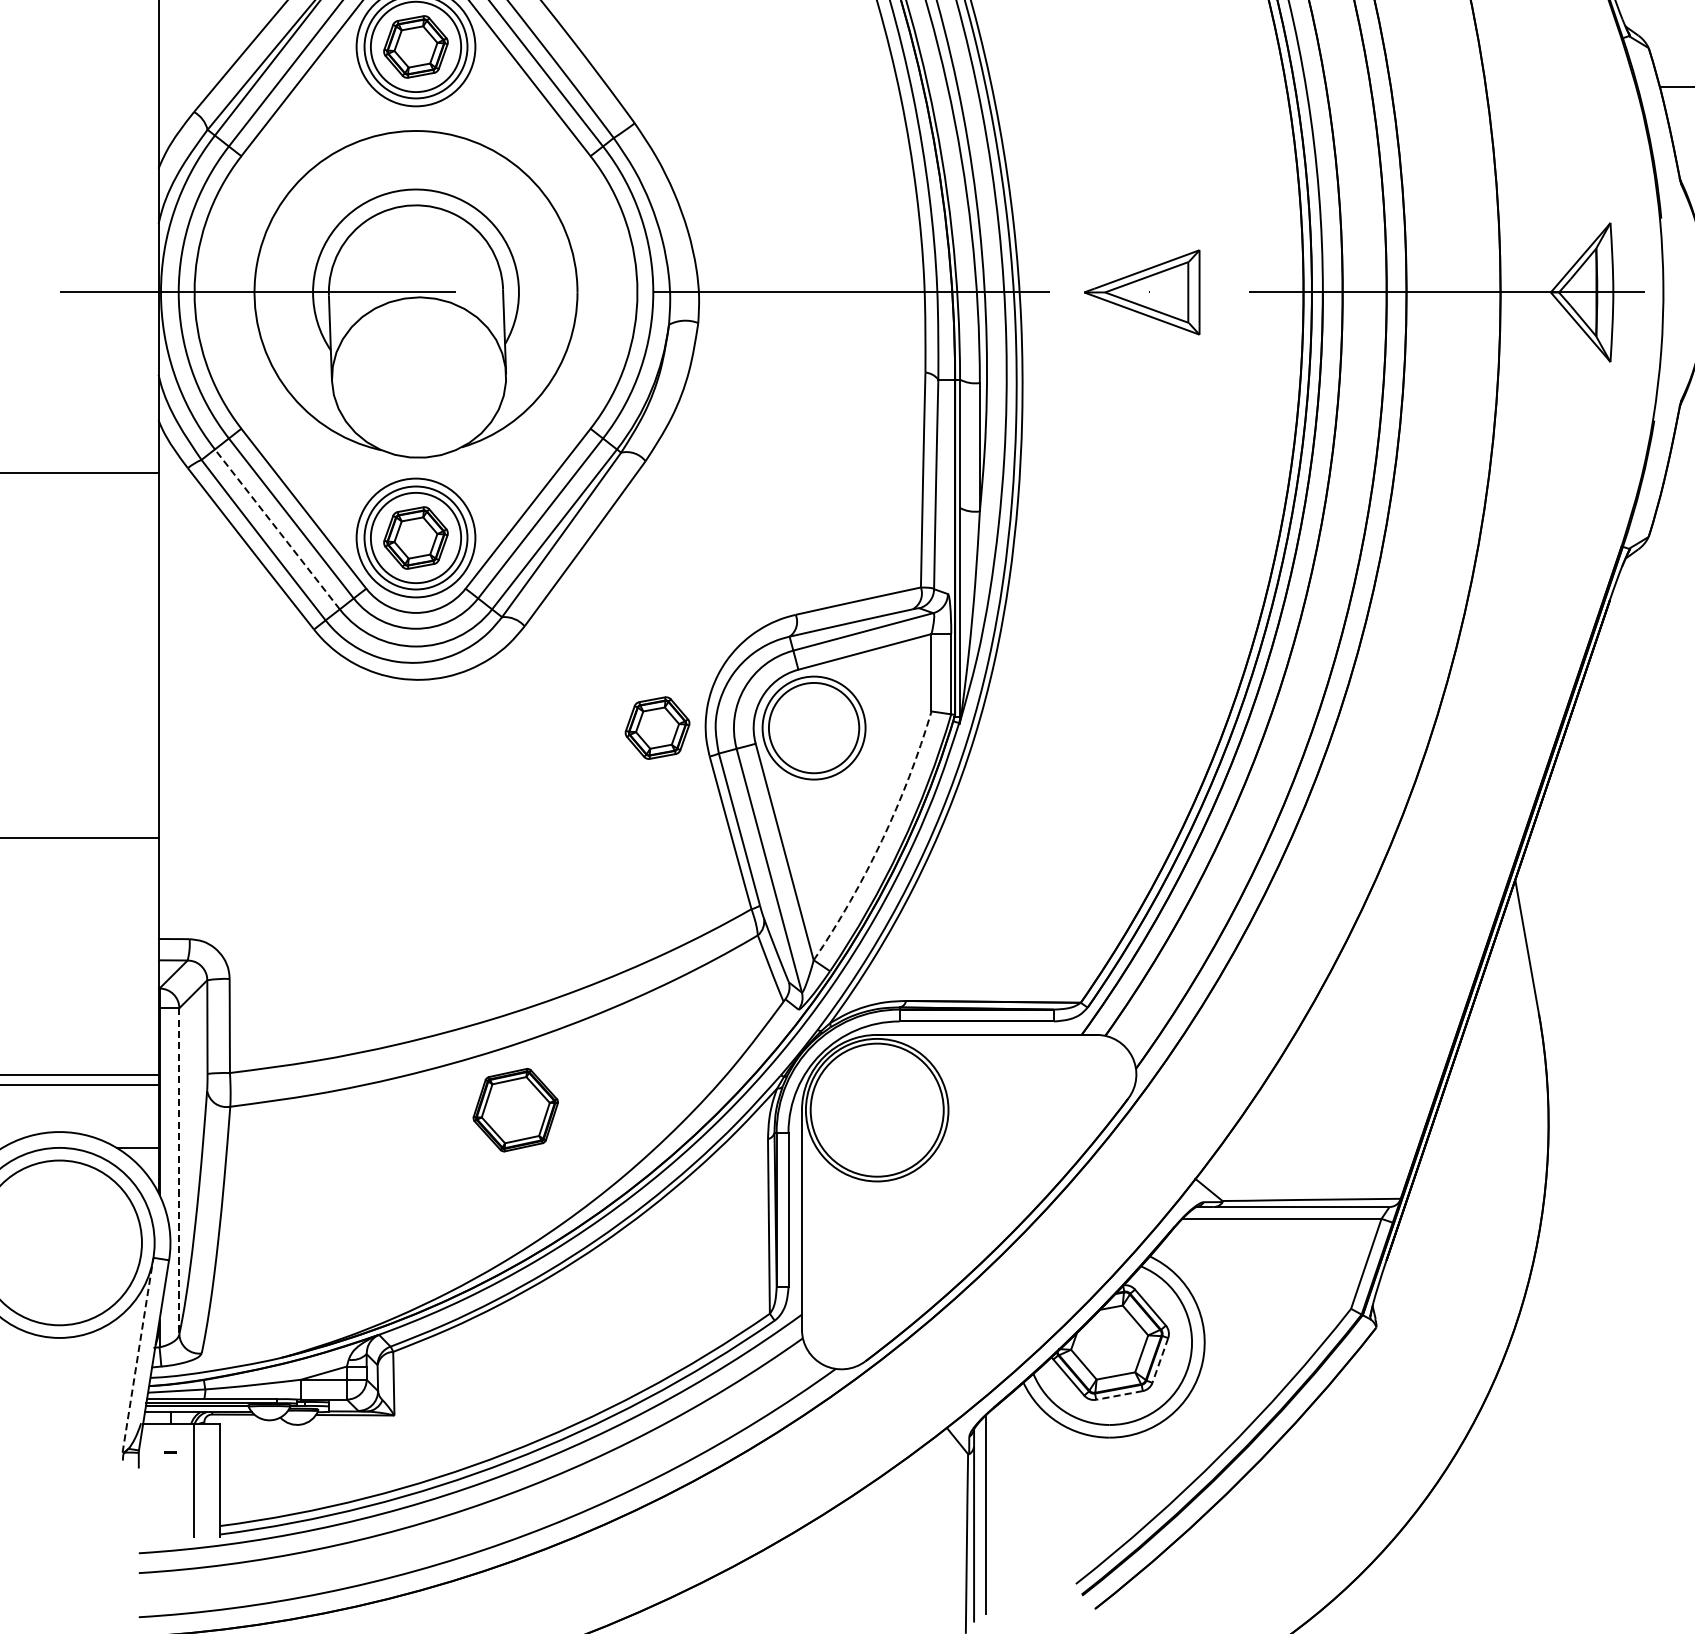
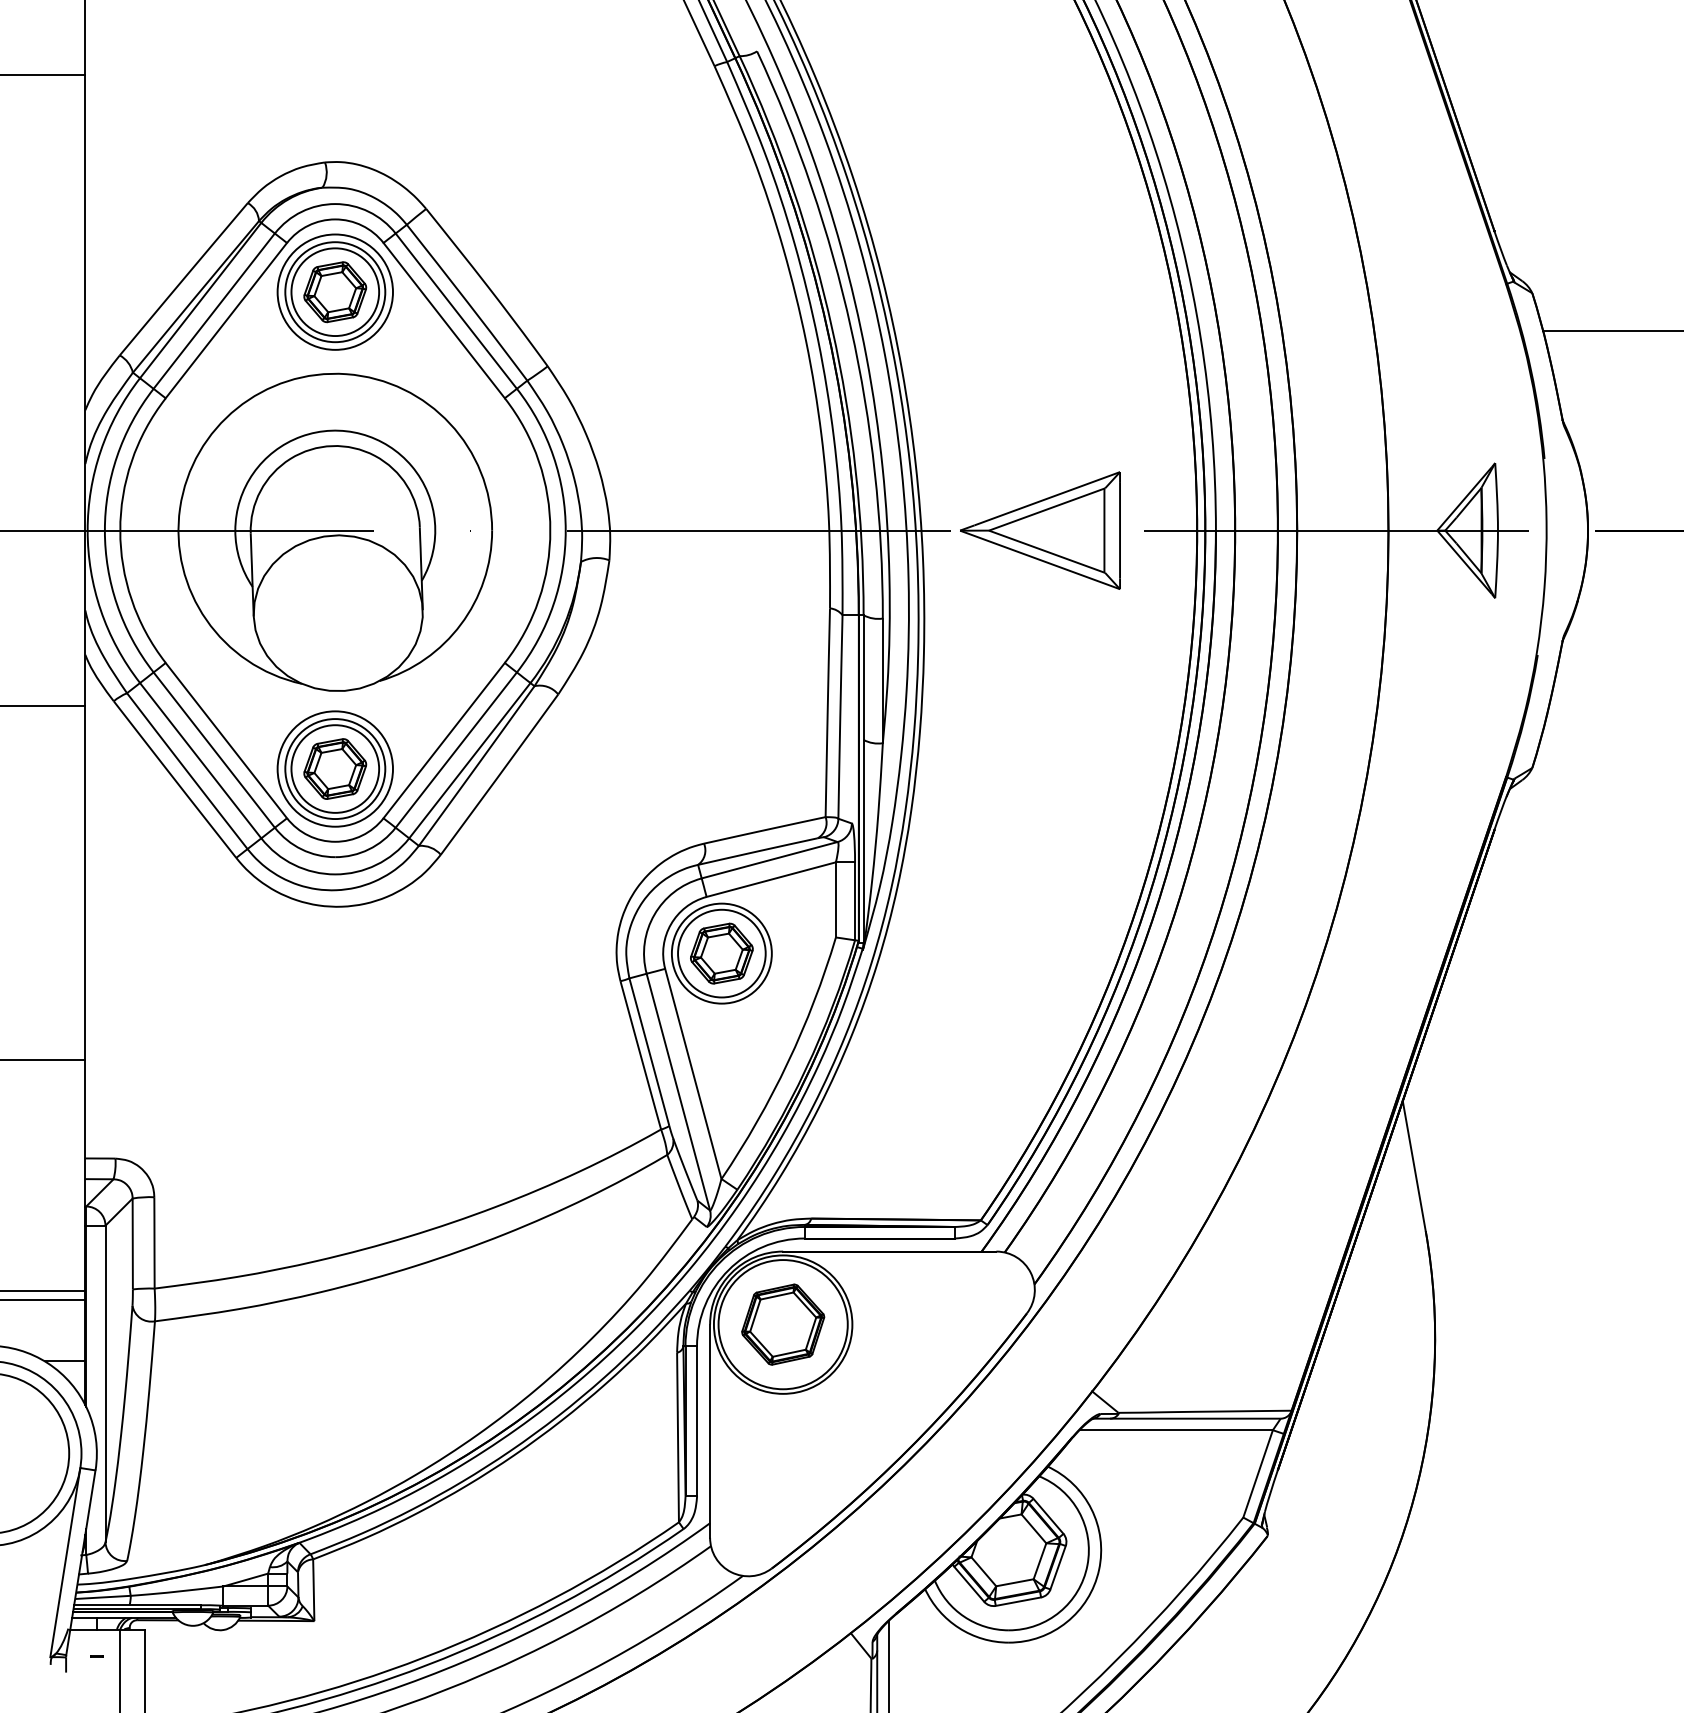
part: (1142, 292) -> (1040, 530), size x1.43
line: (277, 529) -> (200, 760), dashed -> solid
part: (657, 727) -> (721, 953), moved
arc: (881, 840) -> (787, 1062), dashed -> solid
part: (516, 1110) -> (783, 1324), moved
line: (179, 1171) -> (105, 1384), dashed -> solid
line: (138, 1355) -> (65, 1562), dashed -> solid
line: (1159, 1361) -> (1057, 1568), dashed -> solid
line: (1118, 1395) -> (1017, 1601), dashed -> solid

